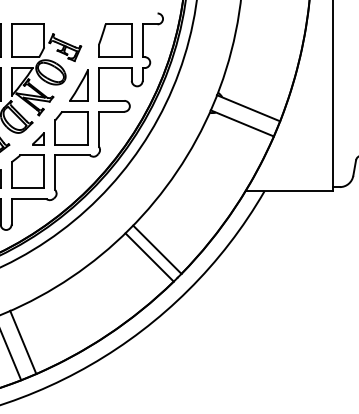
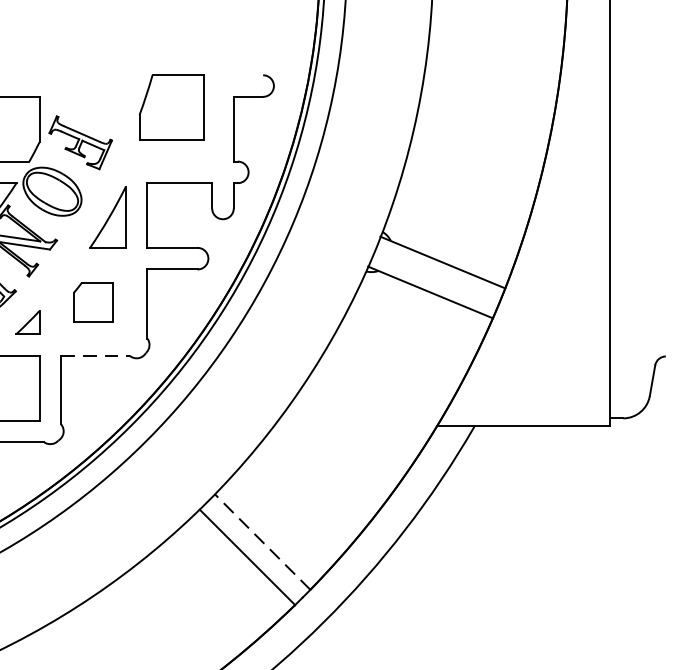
part: (115, 40) -> (172, 106), moved
part: (71, 128) -> (93, 302), size x0.6
line: (73, 155) -> (97, 355), solid -> dashed
line: (157, 249) -> (262, 541), solid -> dashed

